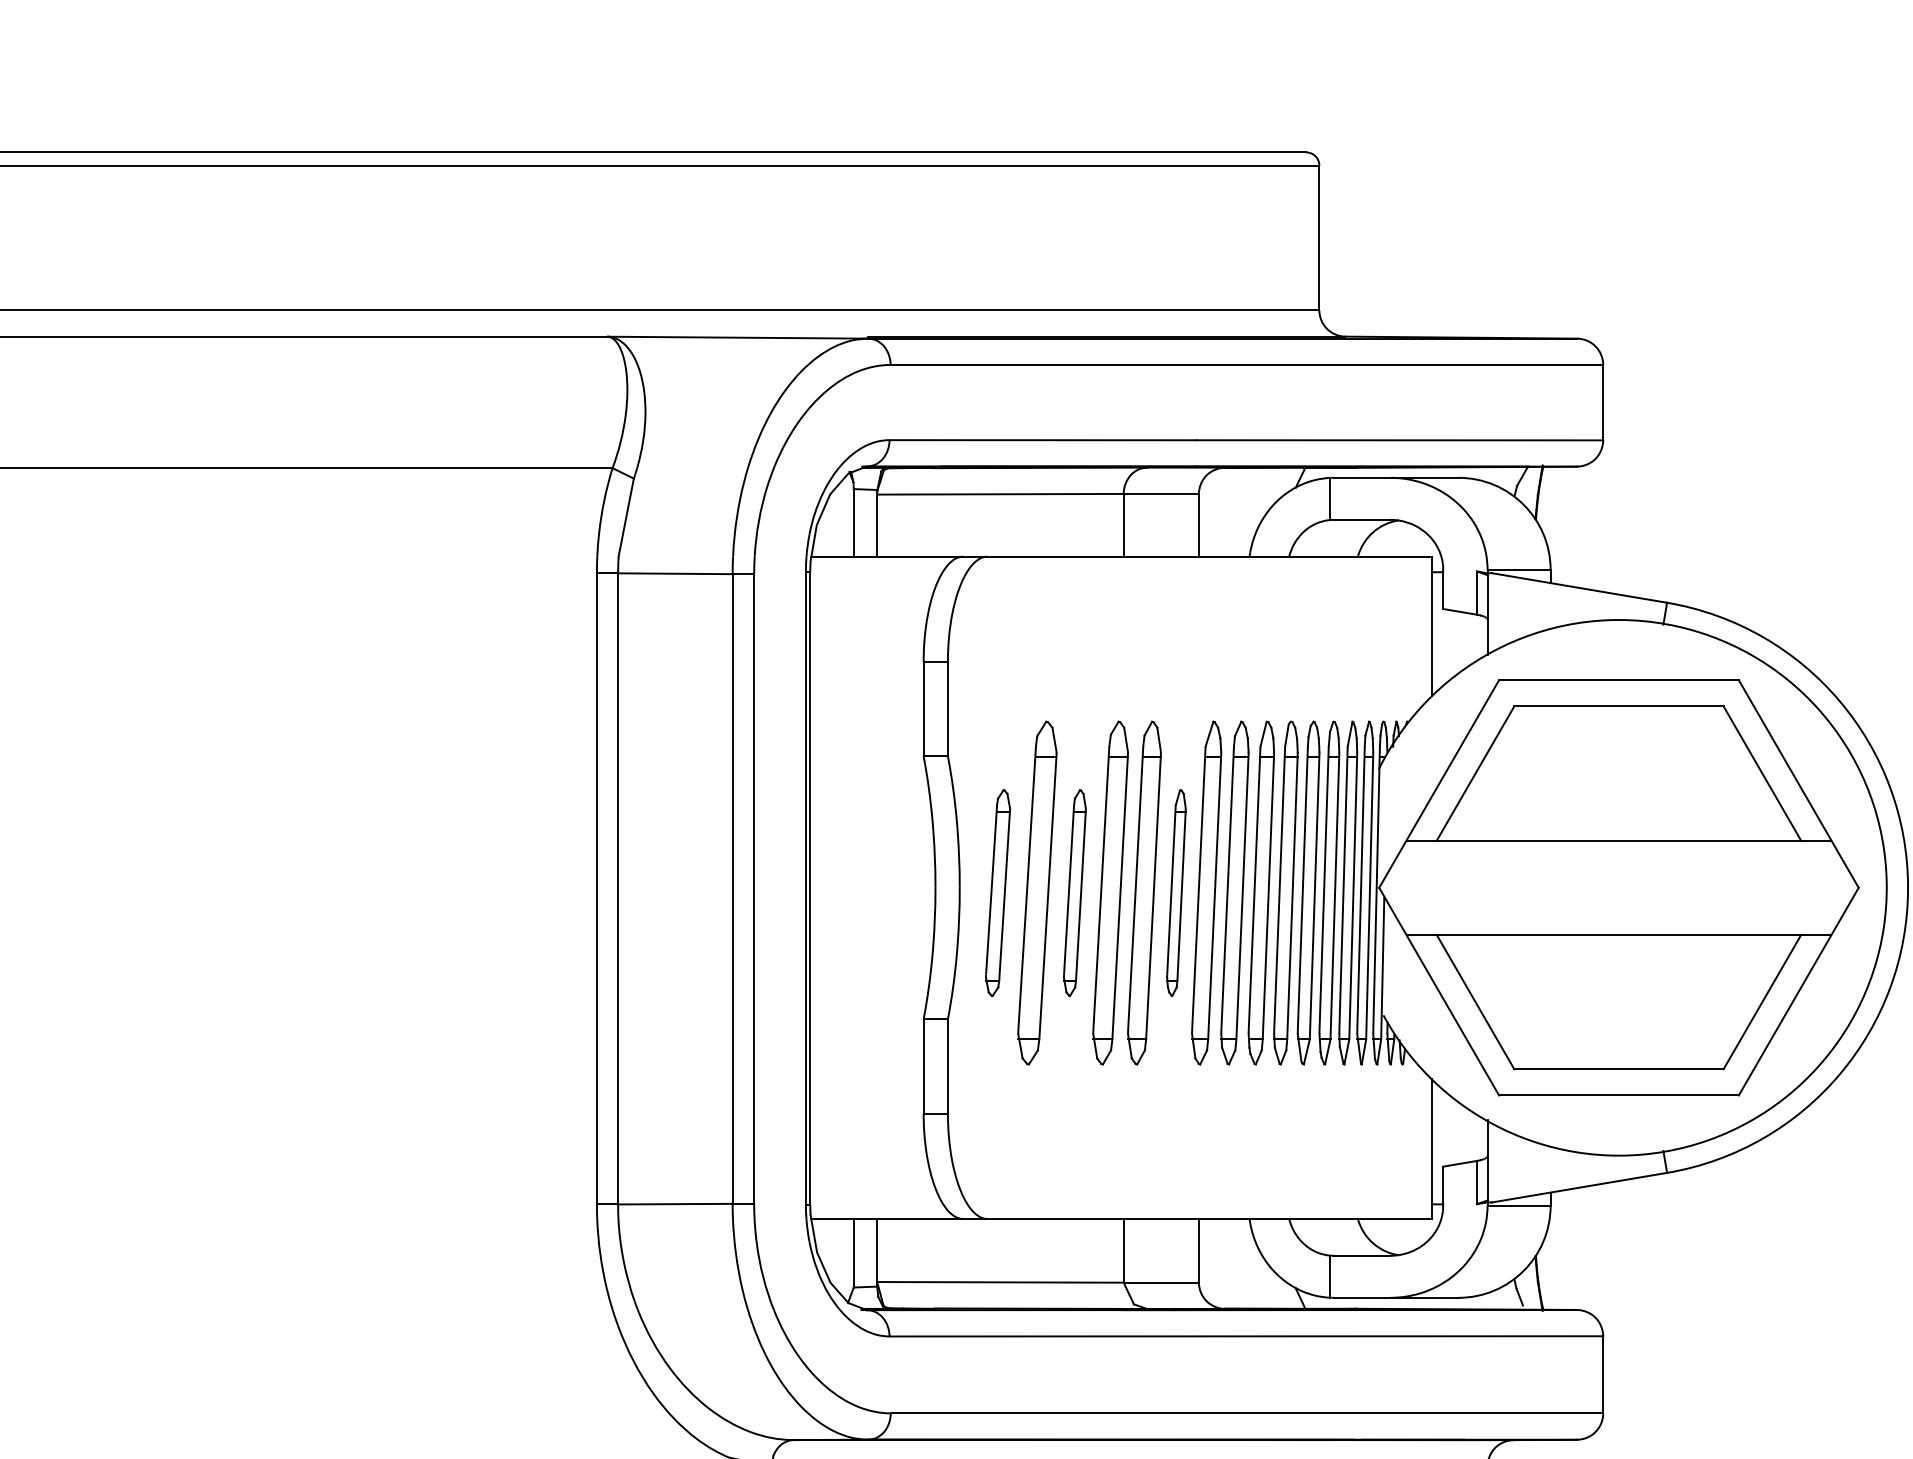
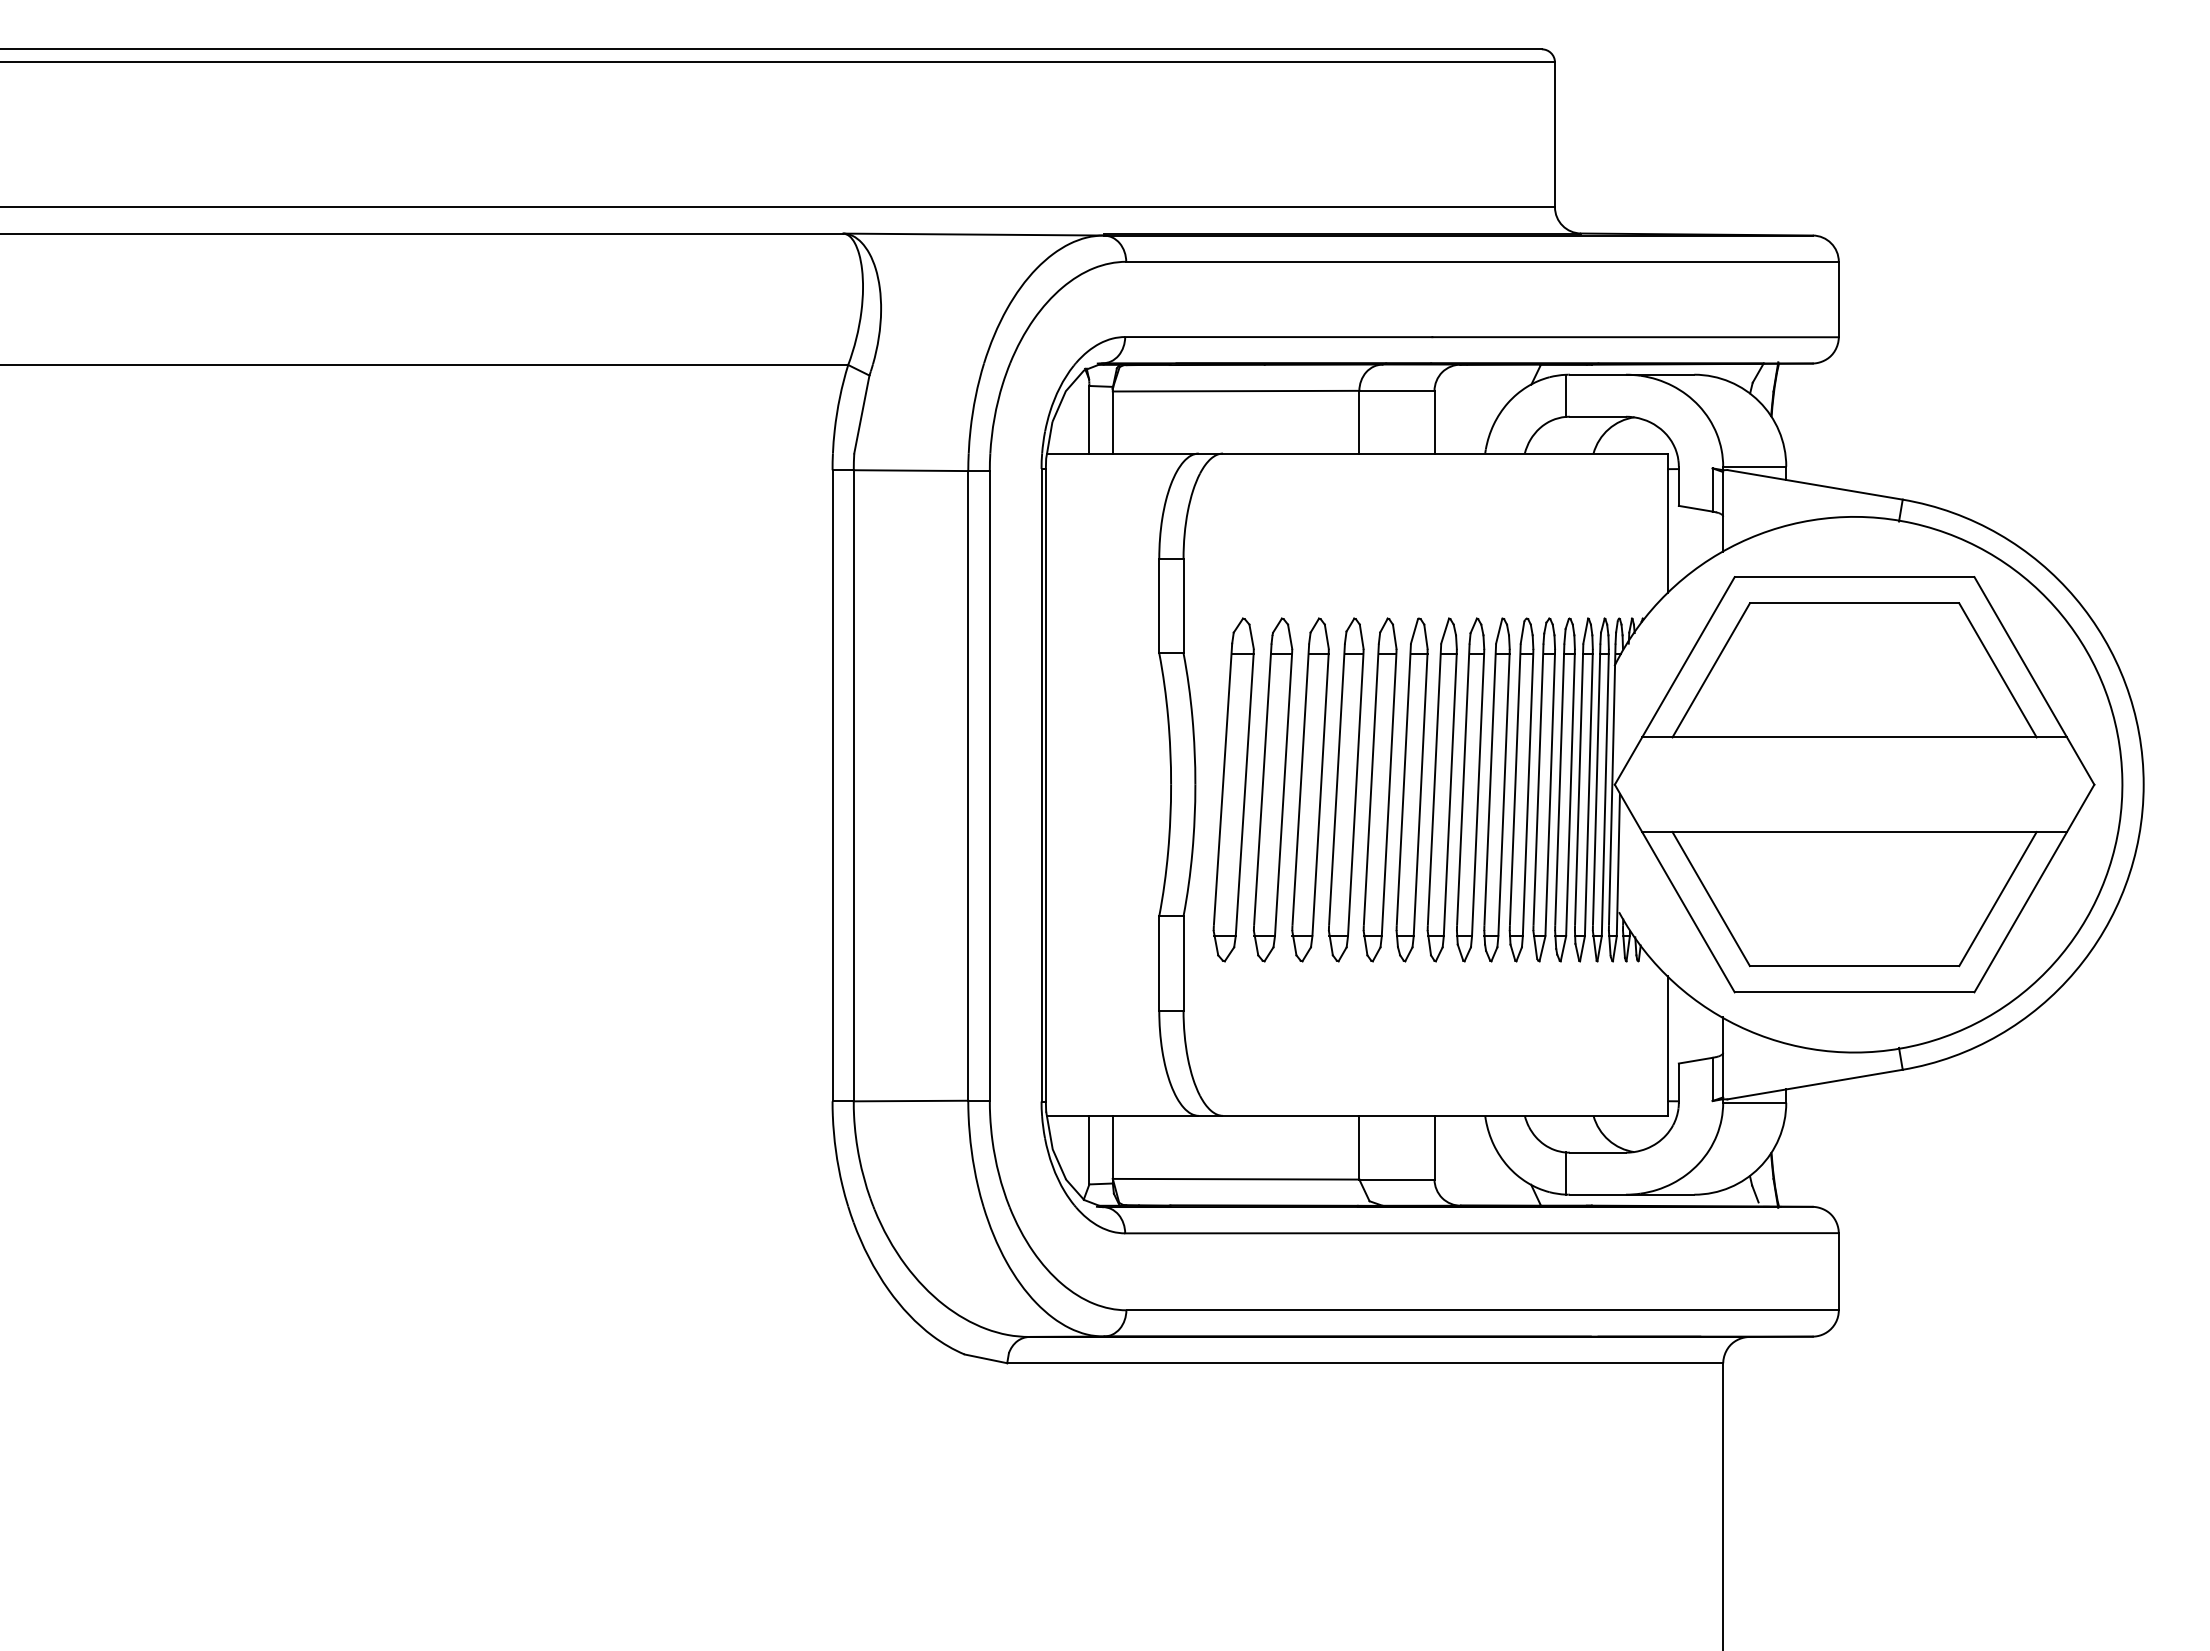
part: (997, 892) -> (1233, 789), size x1.67
part: (1074, 892) -> (1310, 789), size x1.67
part: (1175, 892) -> (1411, 789), size x1.67

